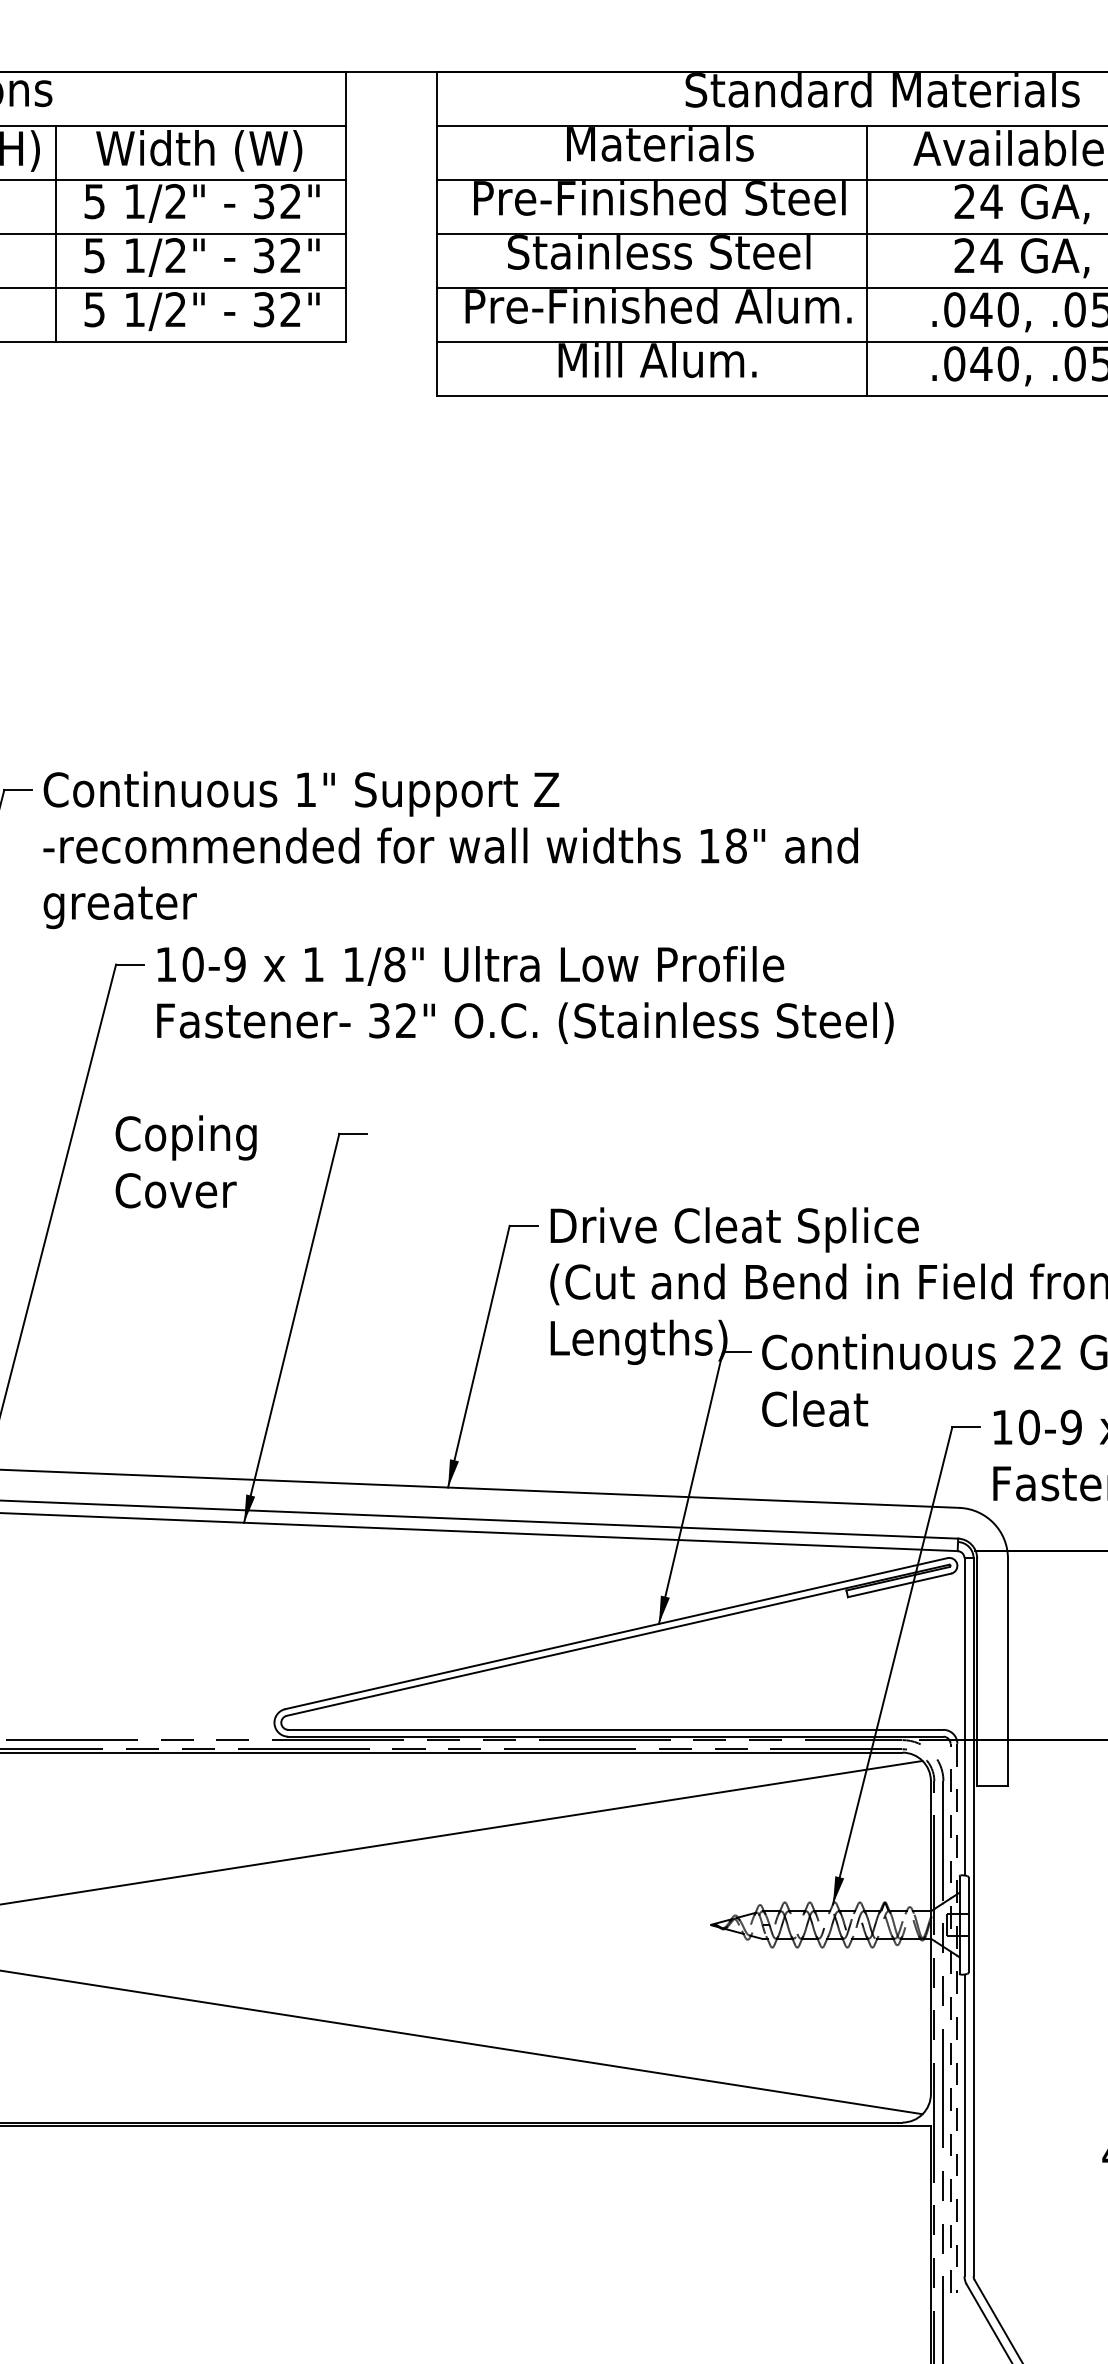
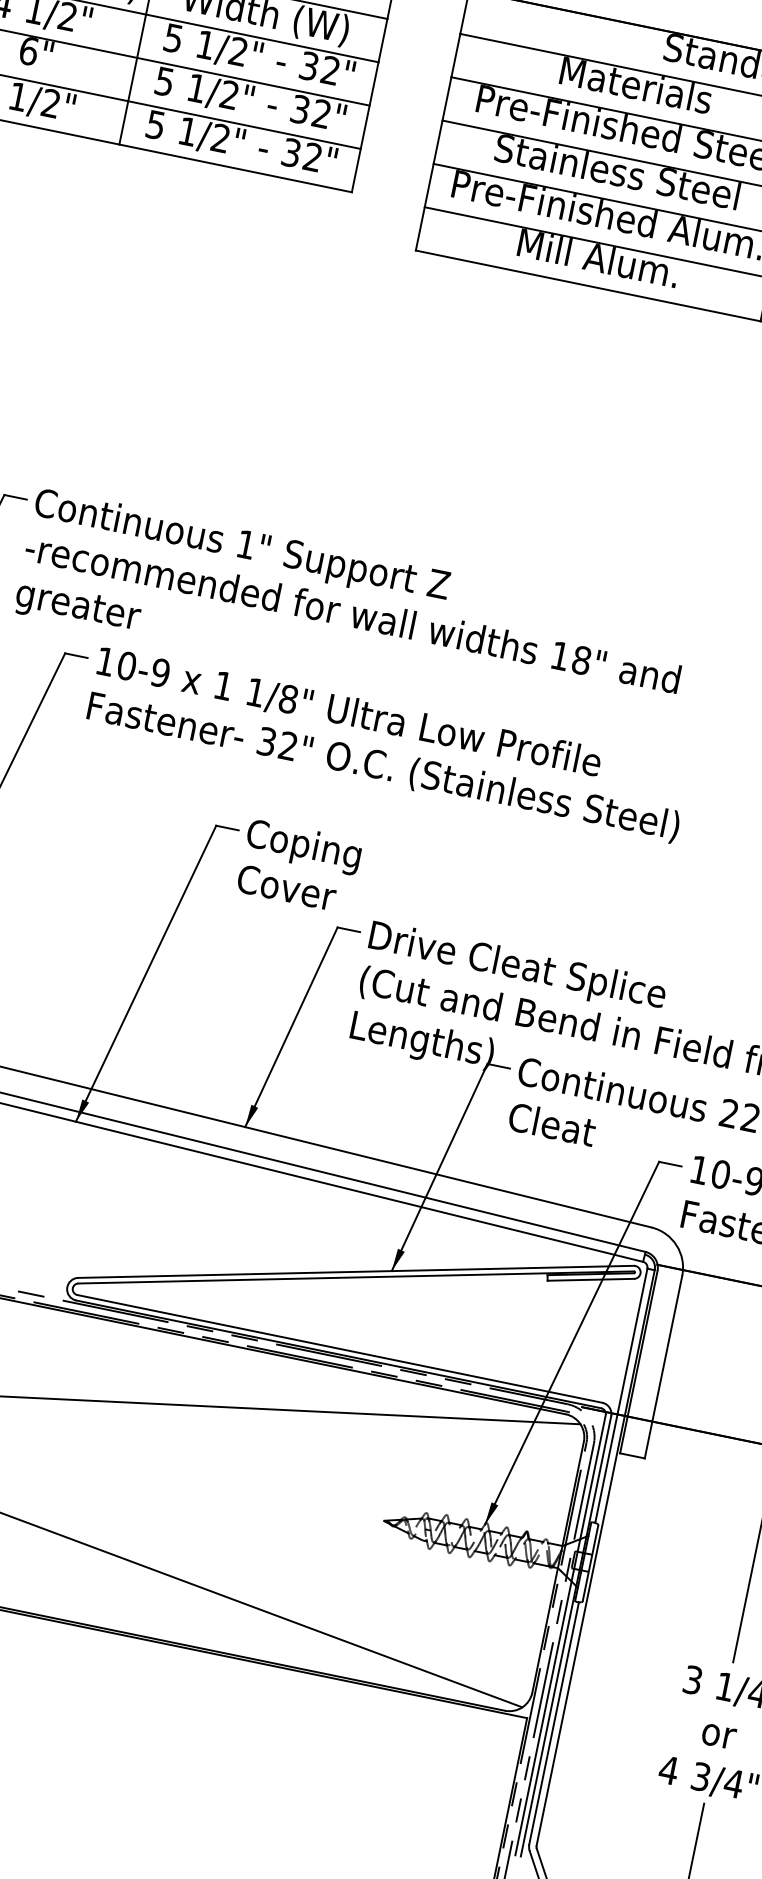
text: (185, 1161) -> (299, 865), moved
line: (950, 2018) -> (560, 1635), dashed -> solid
line: (957, 2018) -> (566, 1636), dashed -> solid

